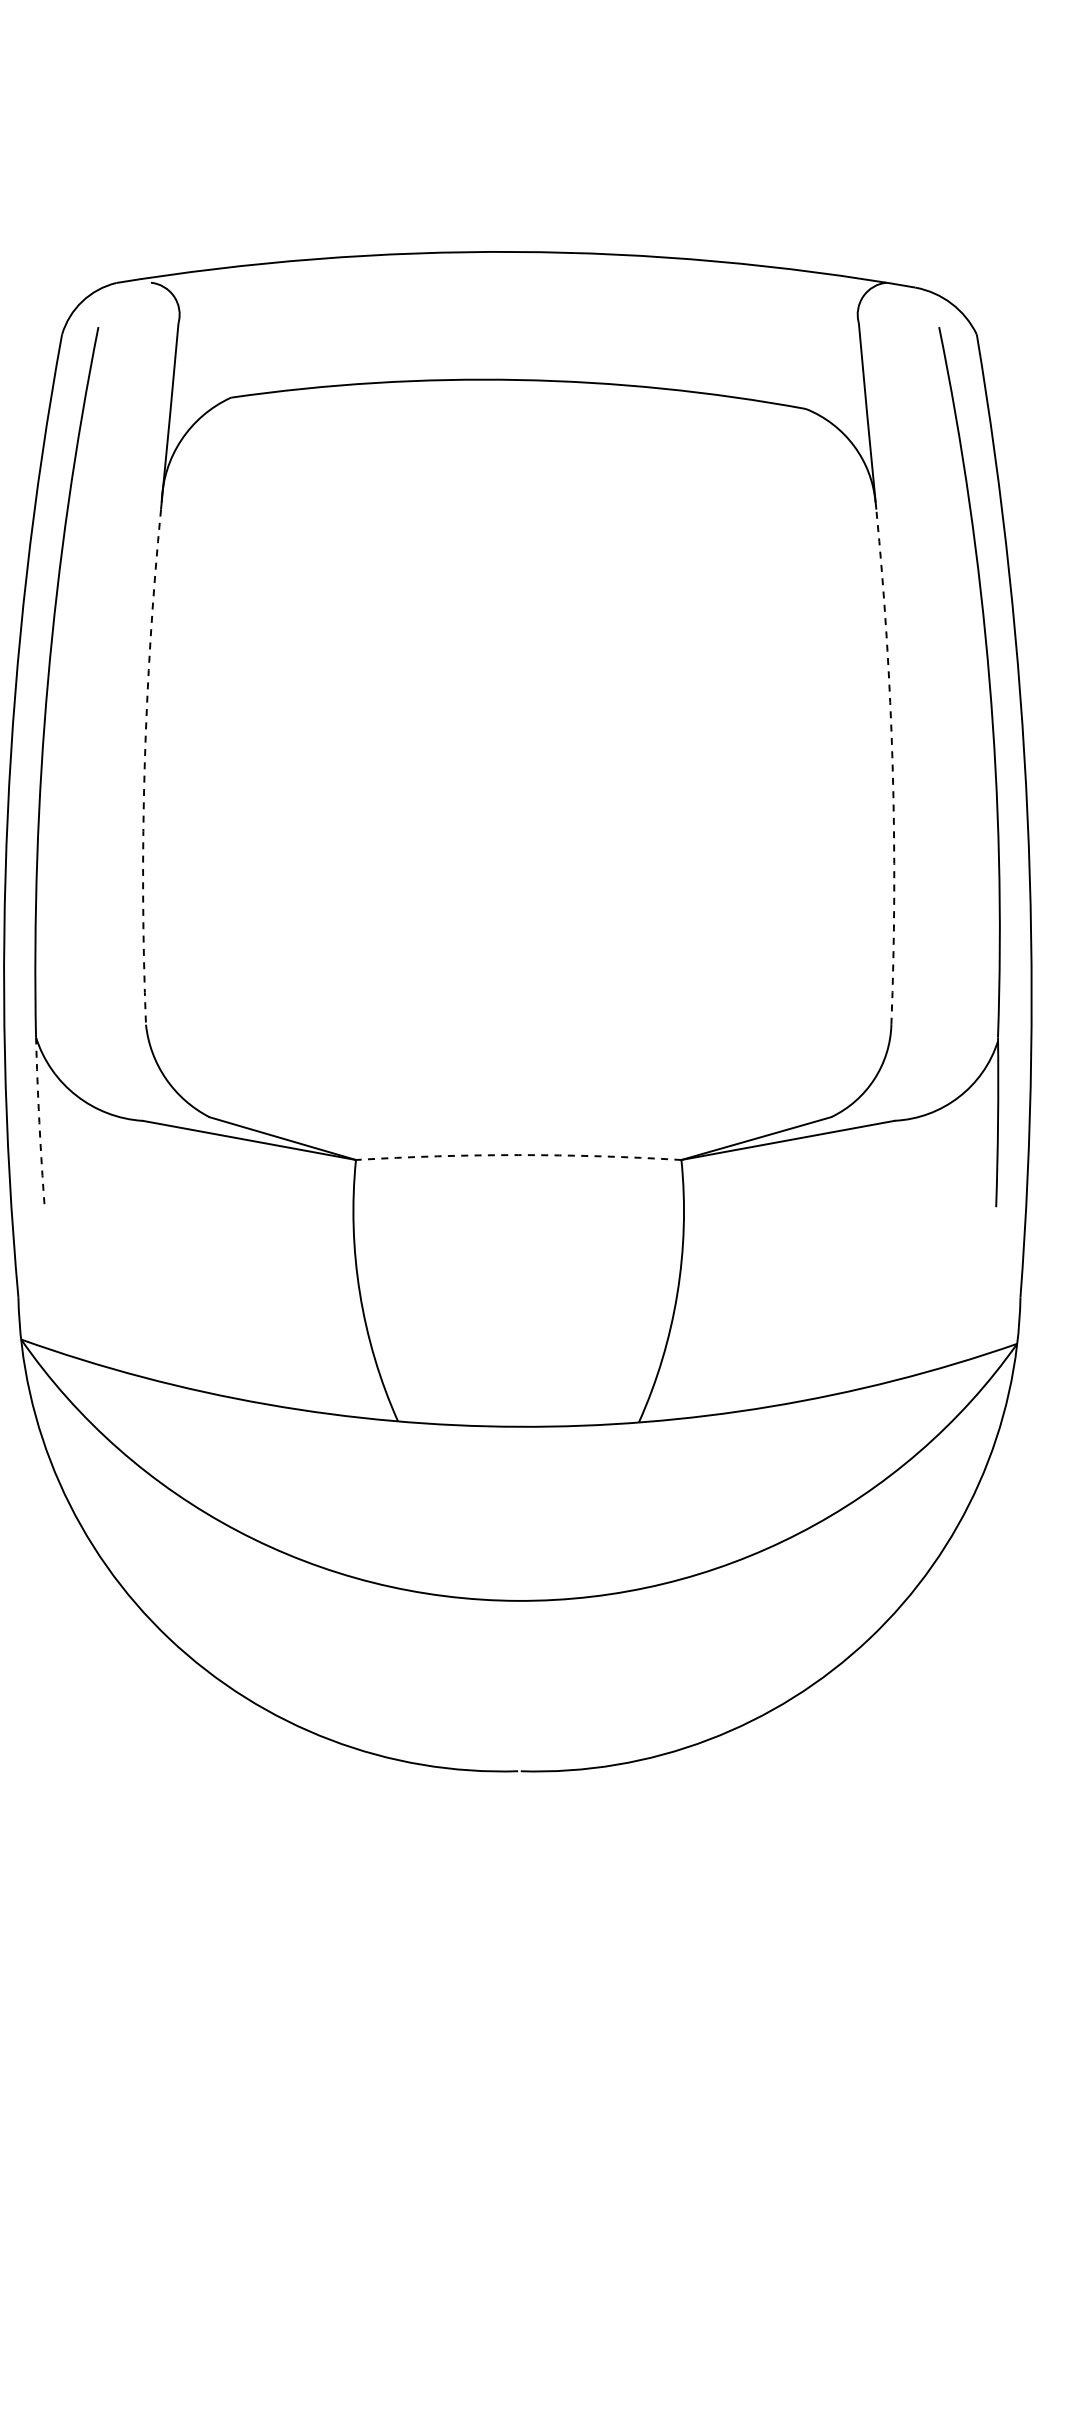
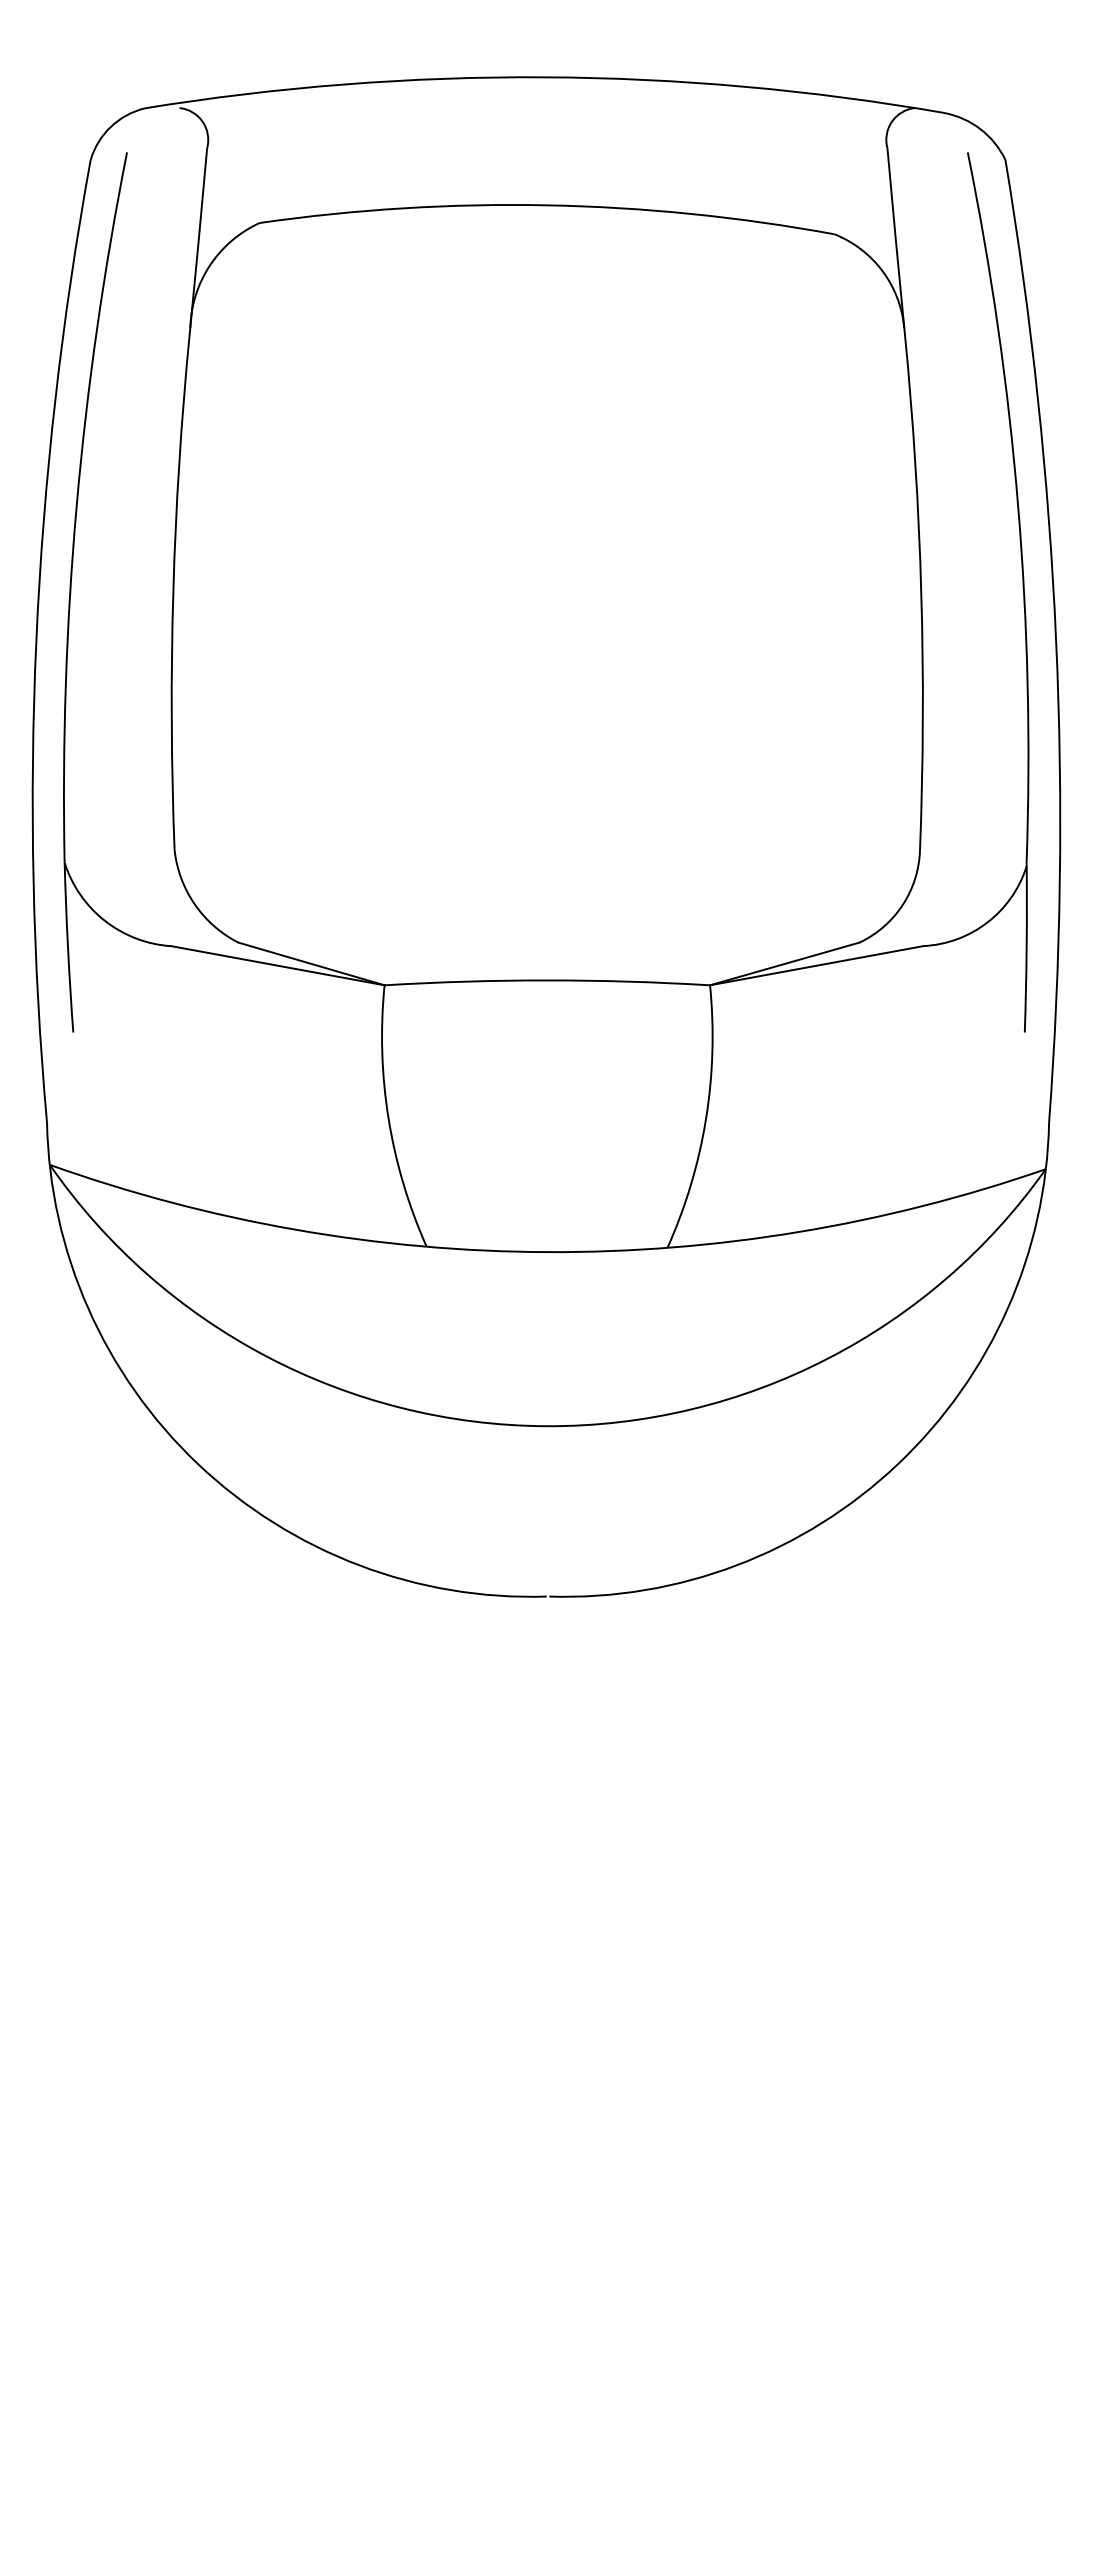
arc: (144, 767) -> (173, 592), dashed -> solid
arc: (892, 767) -> (921, 592), dashed -> solid
arc: (39, 1122) -> (68, 947), dashed -> solid
arc: (518, 1155) -> (547, 980), dashed -> solid

